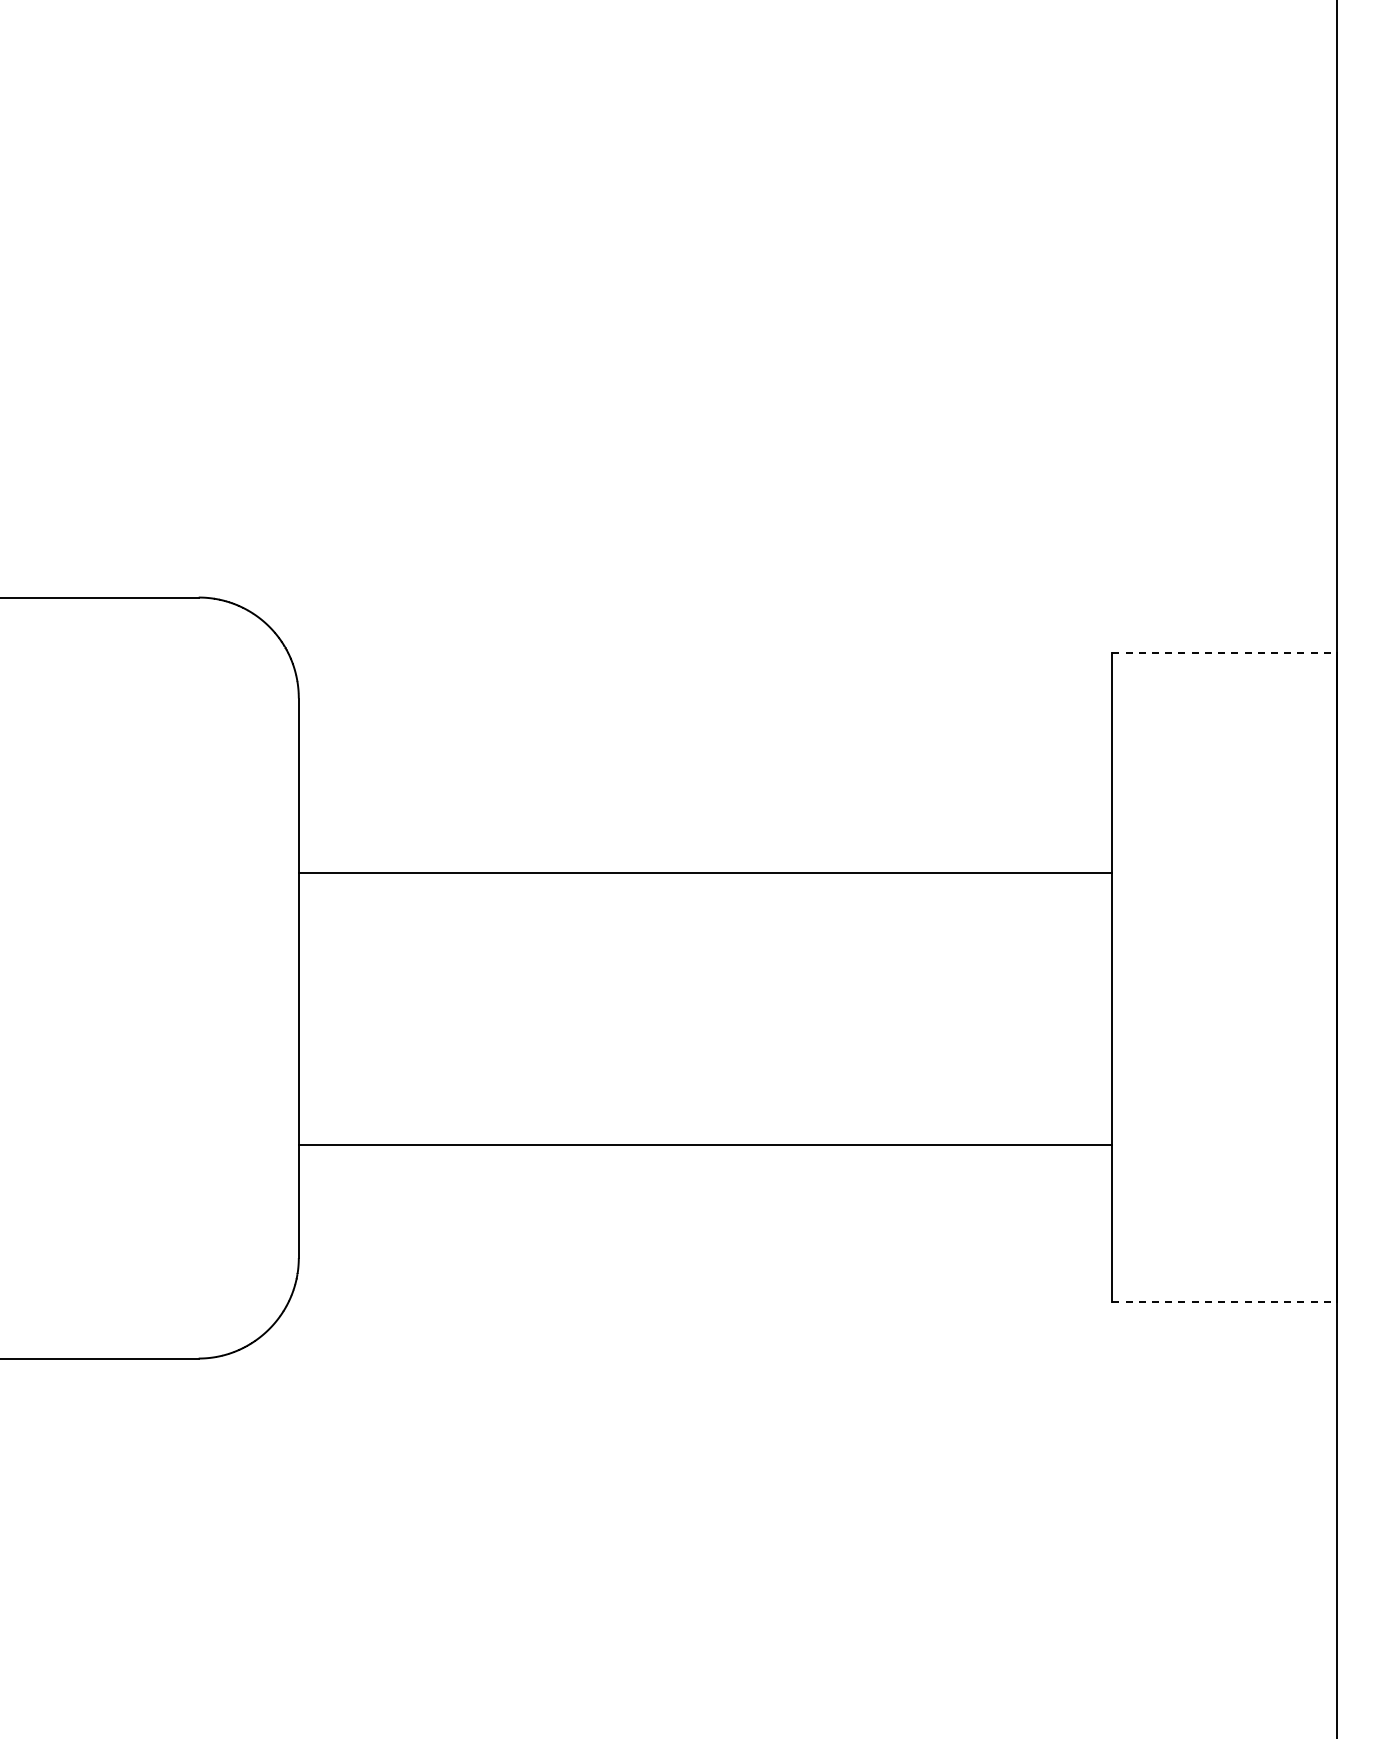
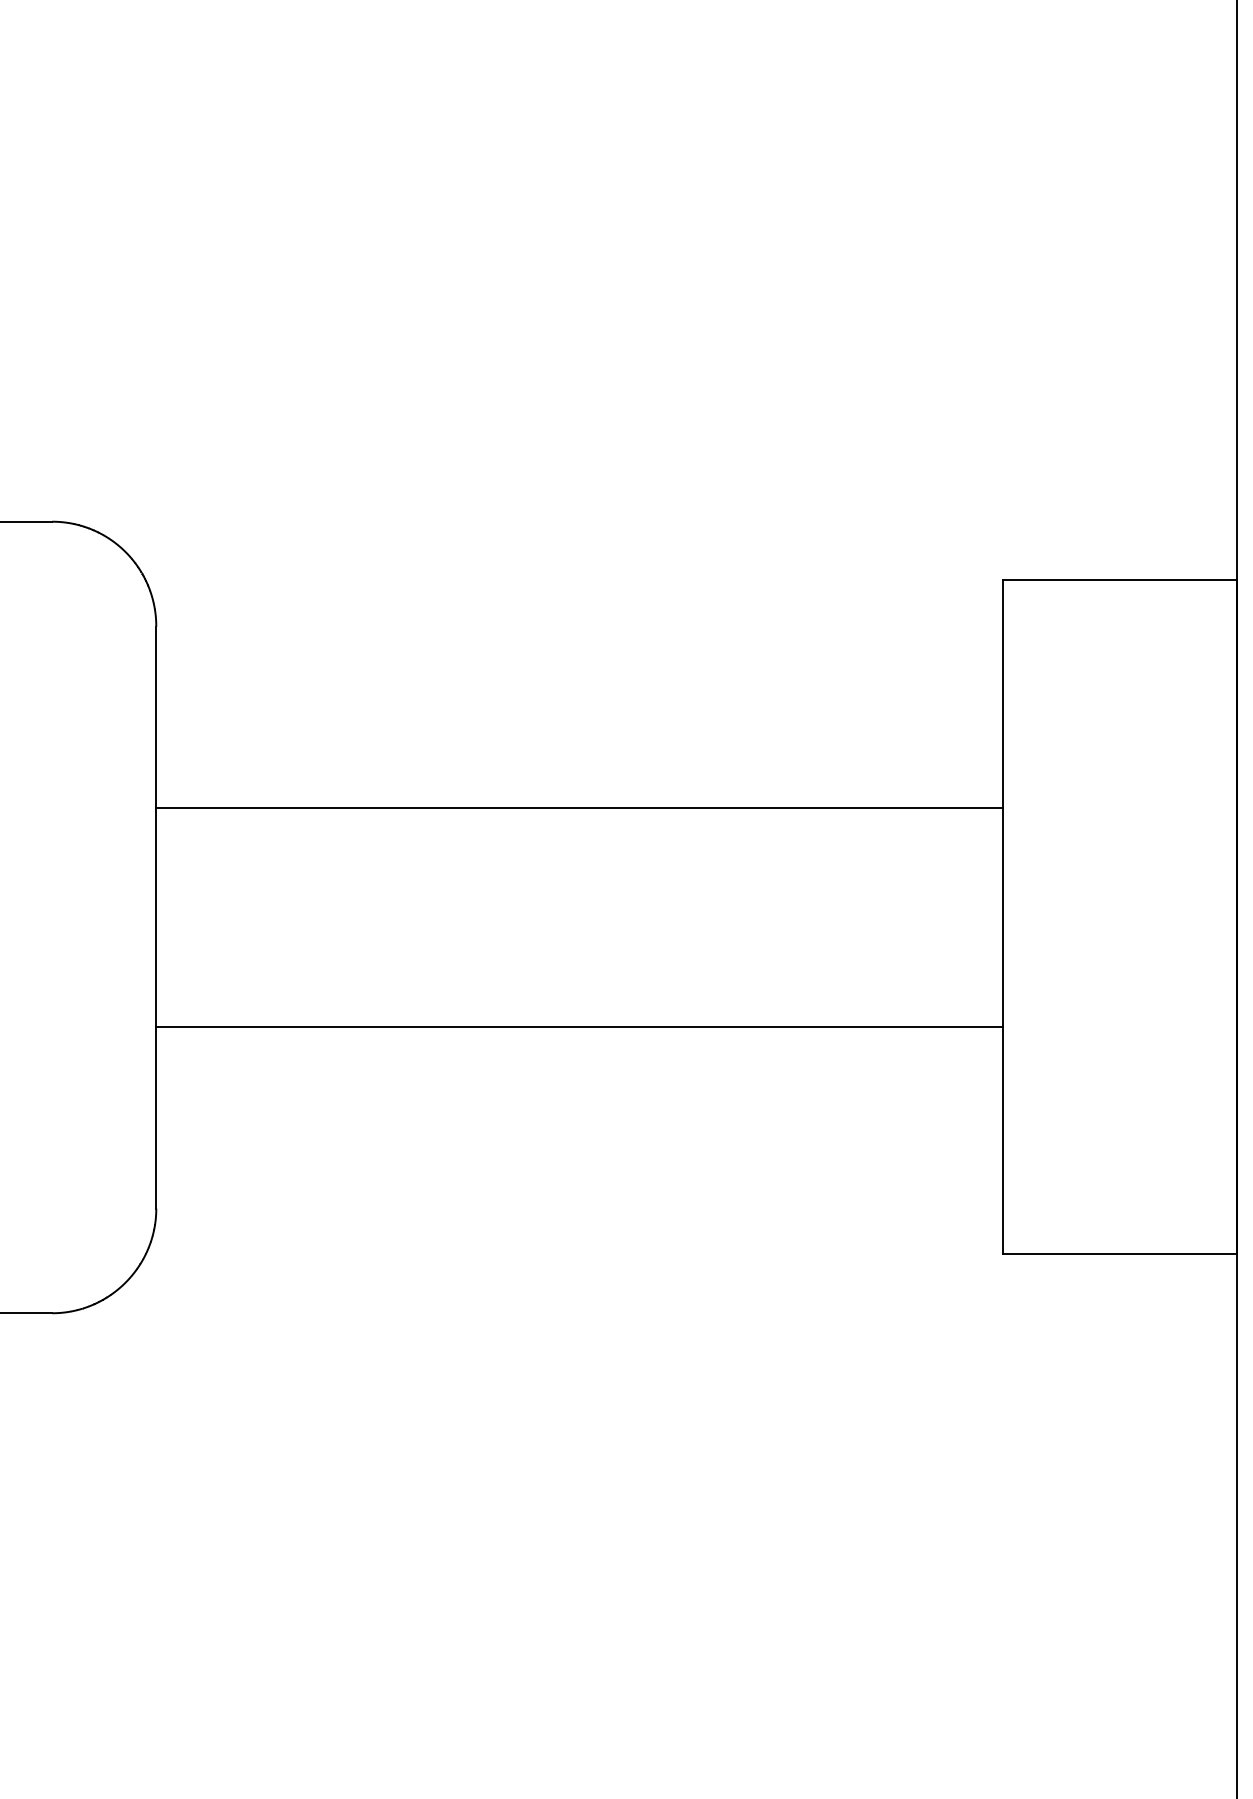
line: (1224, 653) -> (1119, 579), dashed -> solid
line: (705, 1145) -> (579, 1027), moved
line: (1224, 1301) -> (1119, 1253), dashed -> solid

